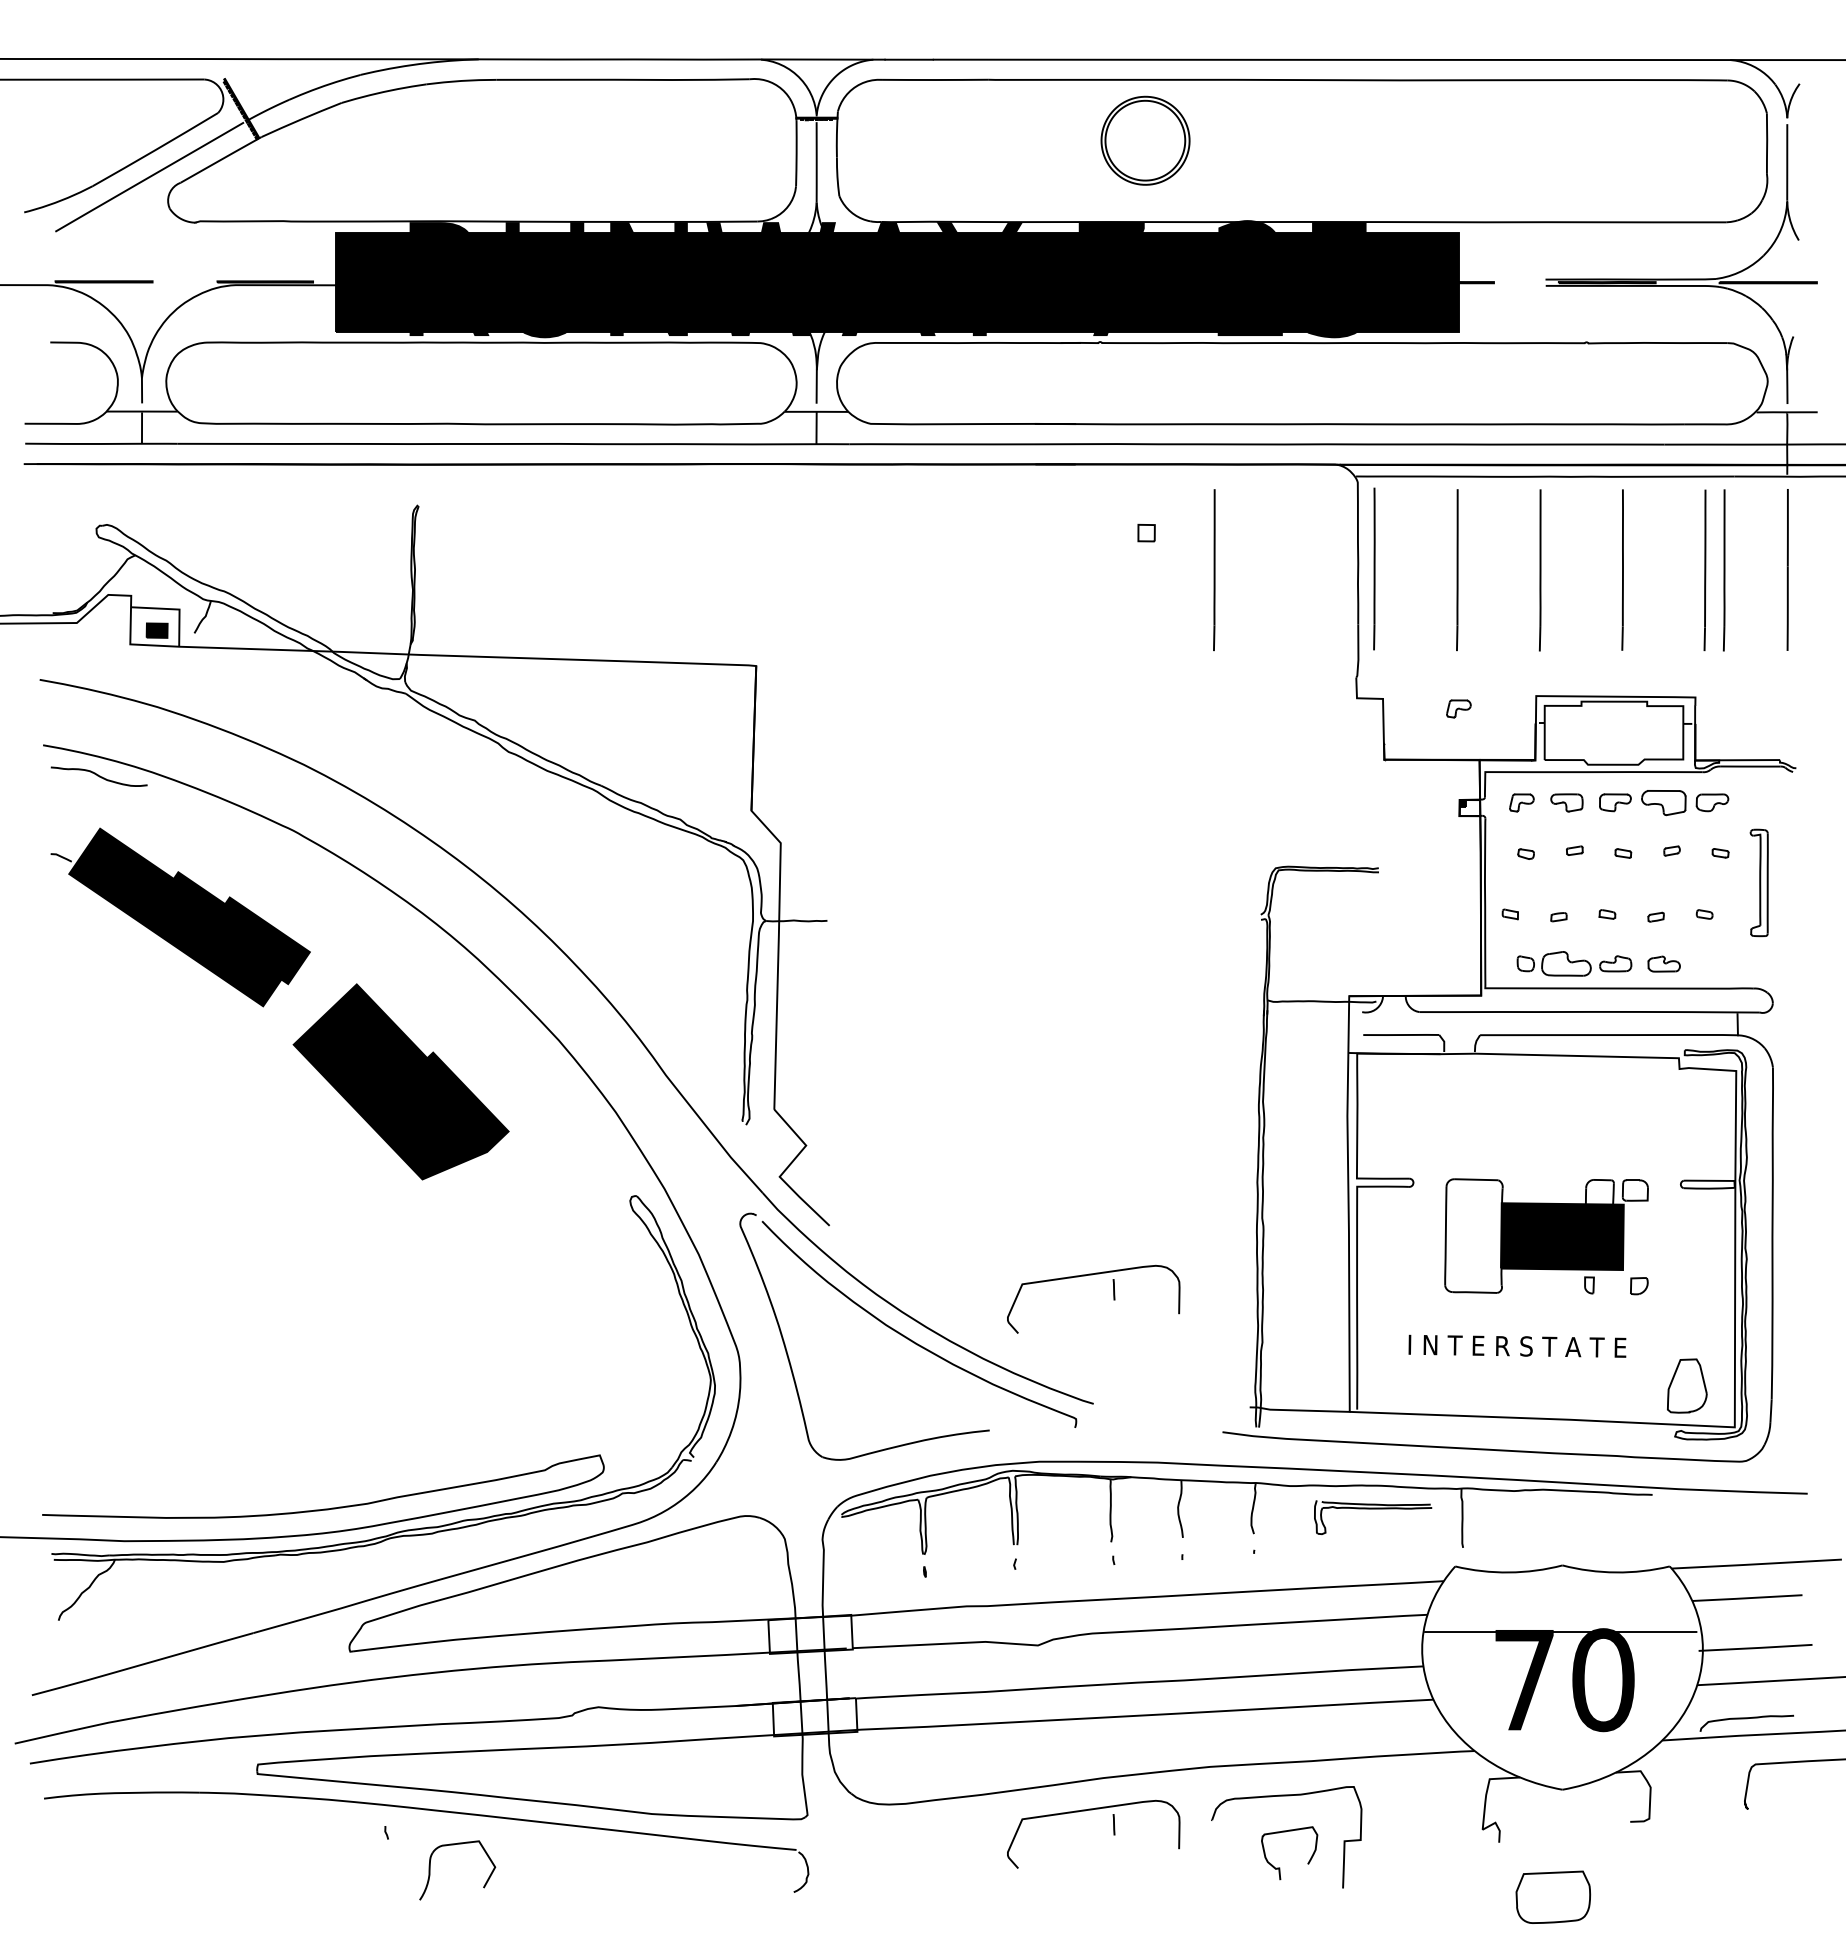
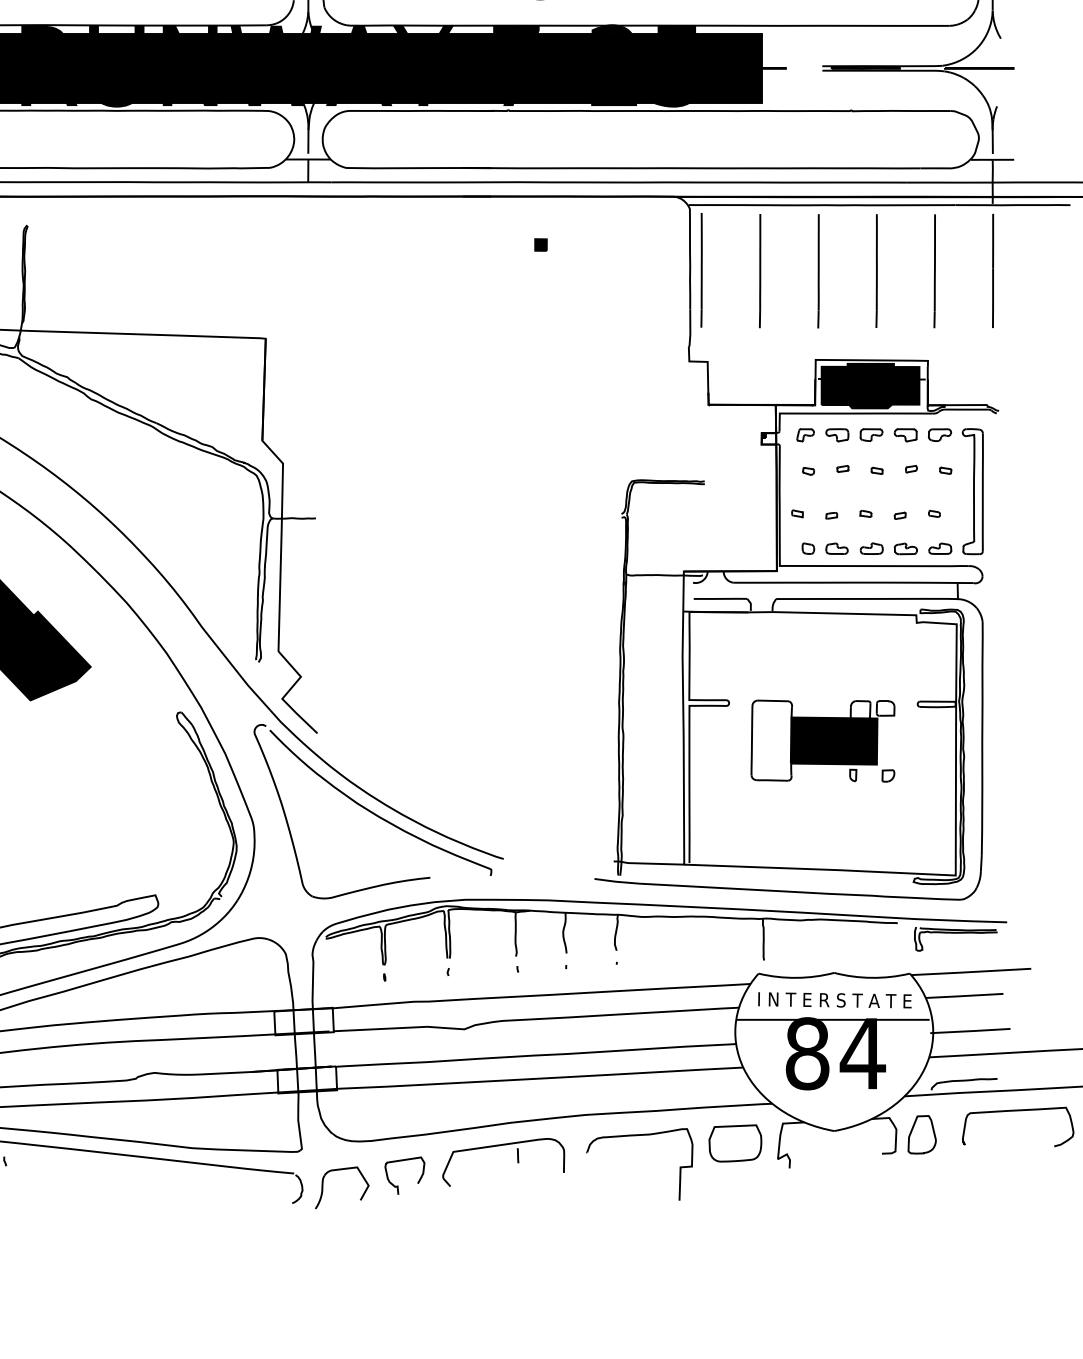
fill: (1146, 532) -> (540, 244), added
line: (1214, 570) -> (588, 271), removed
line: (1723, 570) -> (947, 271), removed
part: (1458, 708) -> (760, 368), removed
fill: (1613, 732) -> (870, 385), added
part: (1663, 802) -> (905, 434), size x0.71
part: (1759, 882) -> (973, 491), size x1.67
part: (1566, 963) -> (837, 548), size x0.62
part: (1712, 963) -> (940, 548), added
part: (1113, 1299) -> (517, 785), removed
text: (1517, 1345) -> (834, 999), moved
part: (1687, 1385) -> (922, 1134), moved
part: (1373, 1509) -> (956, 933), moved
text: (1564, 1680) -> (835, 1054), 70 -> 84
part: (454, 1845) -> (339, 1170), moved
curve: (1279, 1867) -> (397, 1185), moved
part: (1553, 1896) -> (735, 1142), moved

